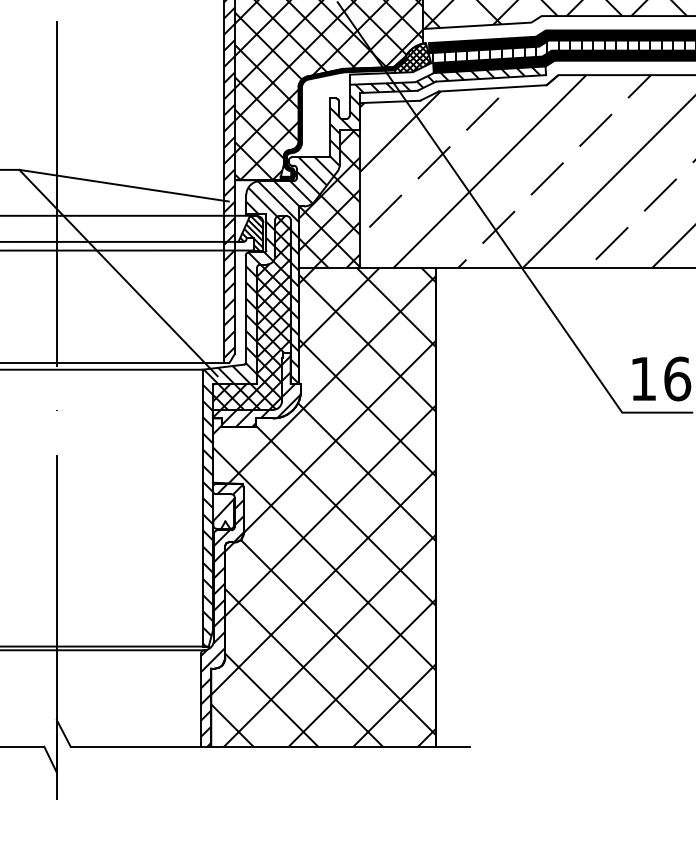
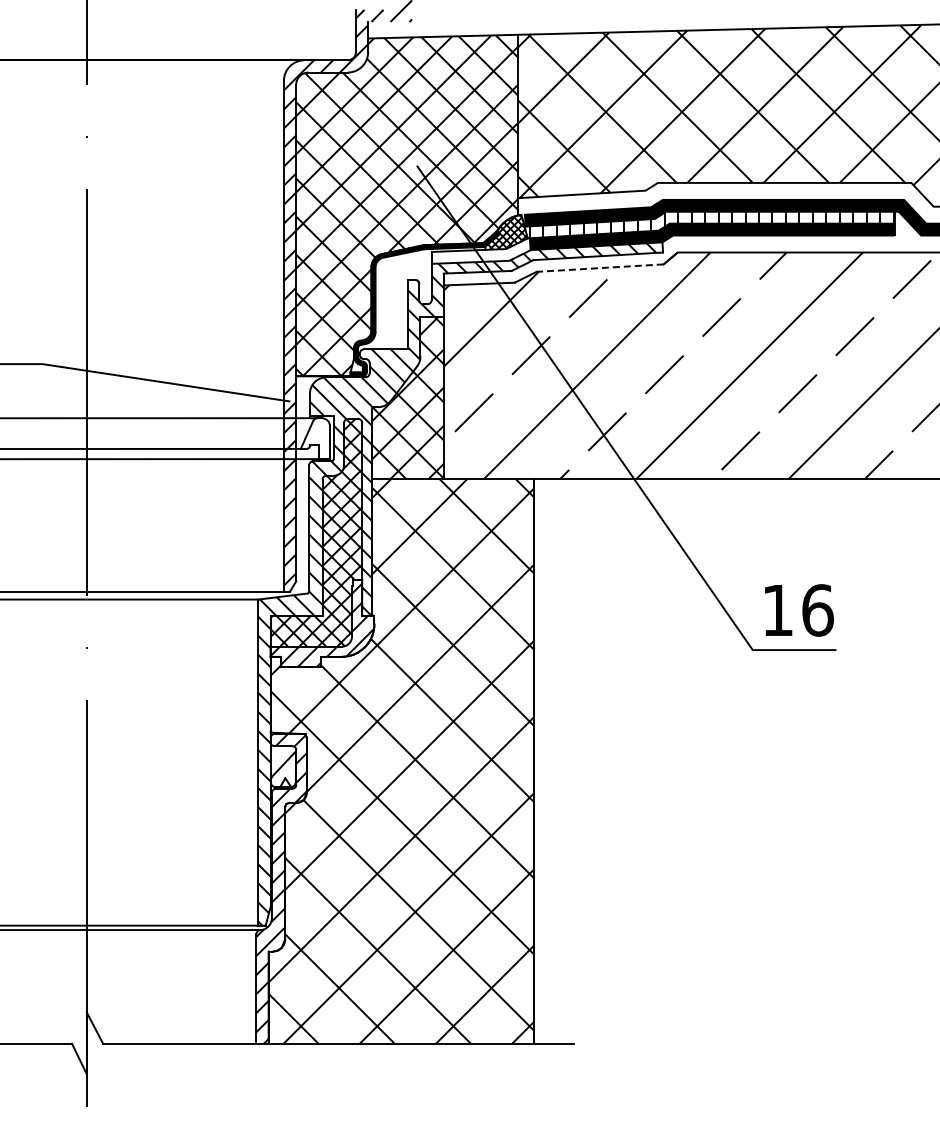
line: (492, 88) -> (600, 268), solid -> dashed
hatch: (251, 233) -> (316, 438), removed
line: (118, 272) -> (159, 485), removed

